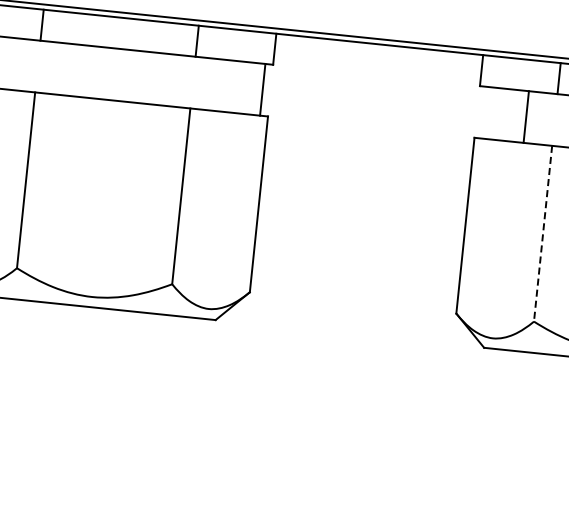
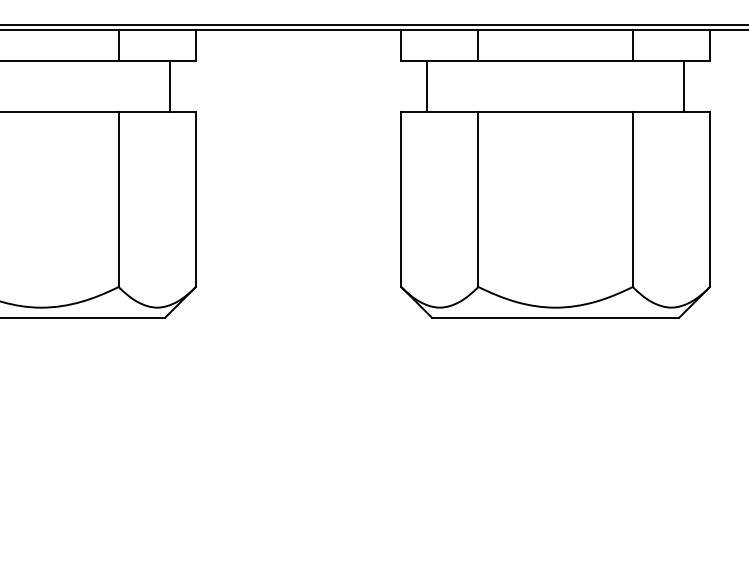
line: (263, 89) -> (170, 86), moved
line: (526, 117) -> (427, 86), moved
line: (543, 234) -> (478, 200), dashed -> solid

